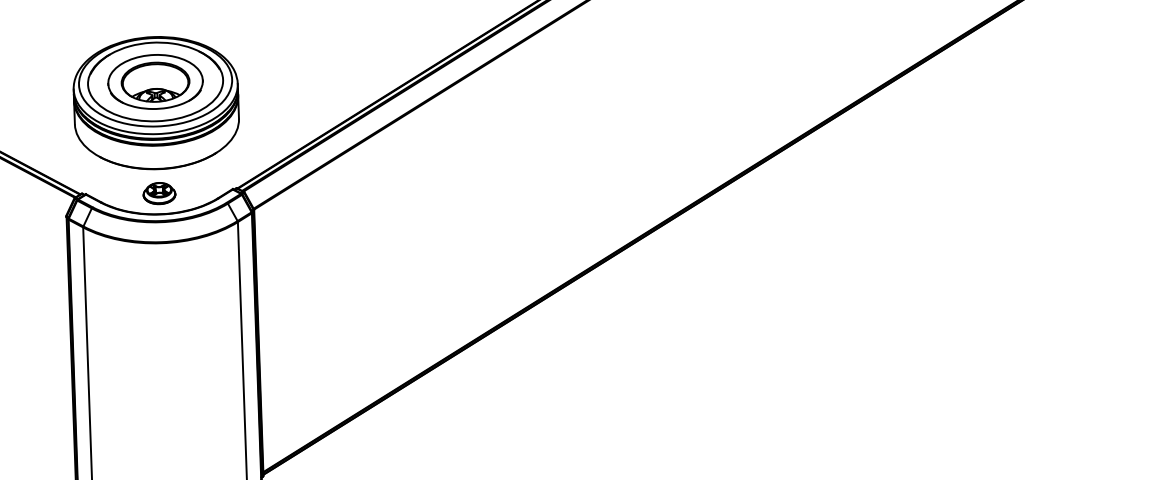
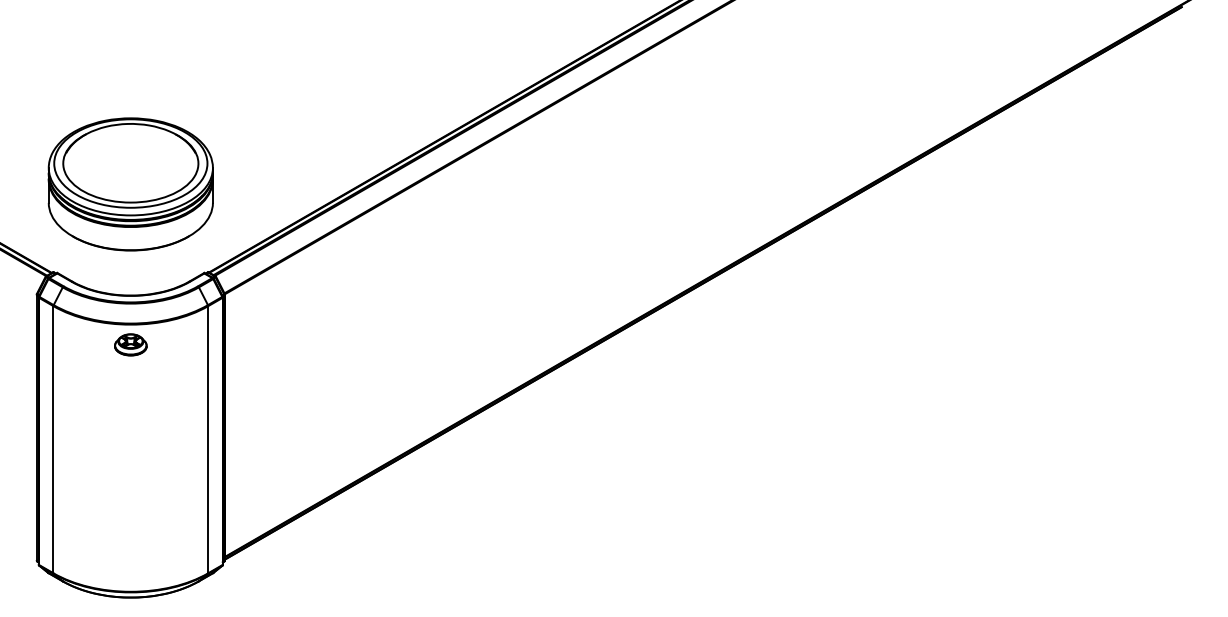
part: (155, 82) -> (130, 163), removed
part: (159, 193) -> (130, 344), moved

